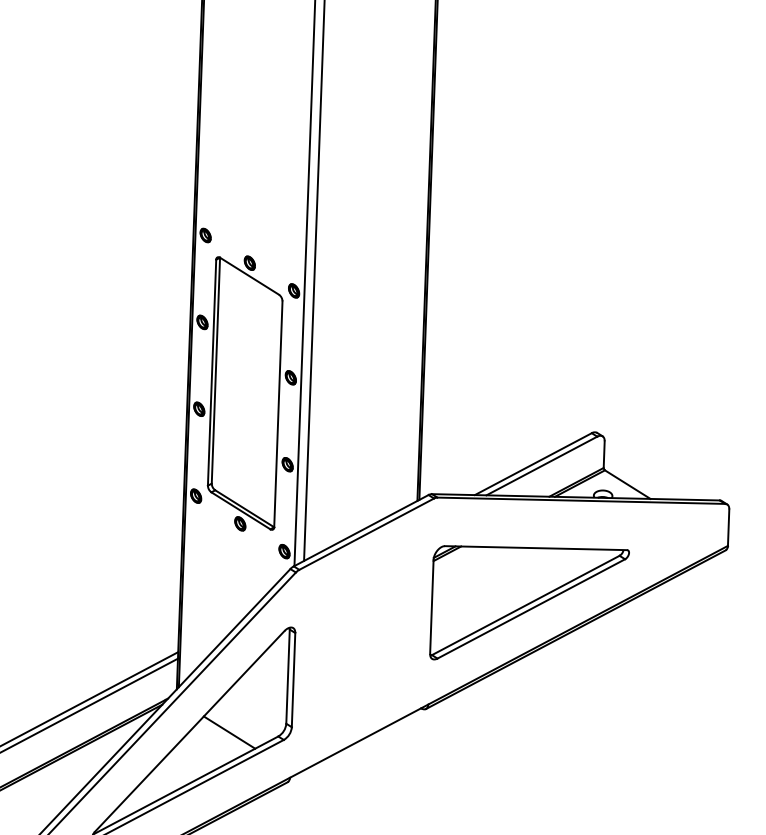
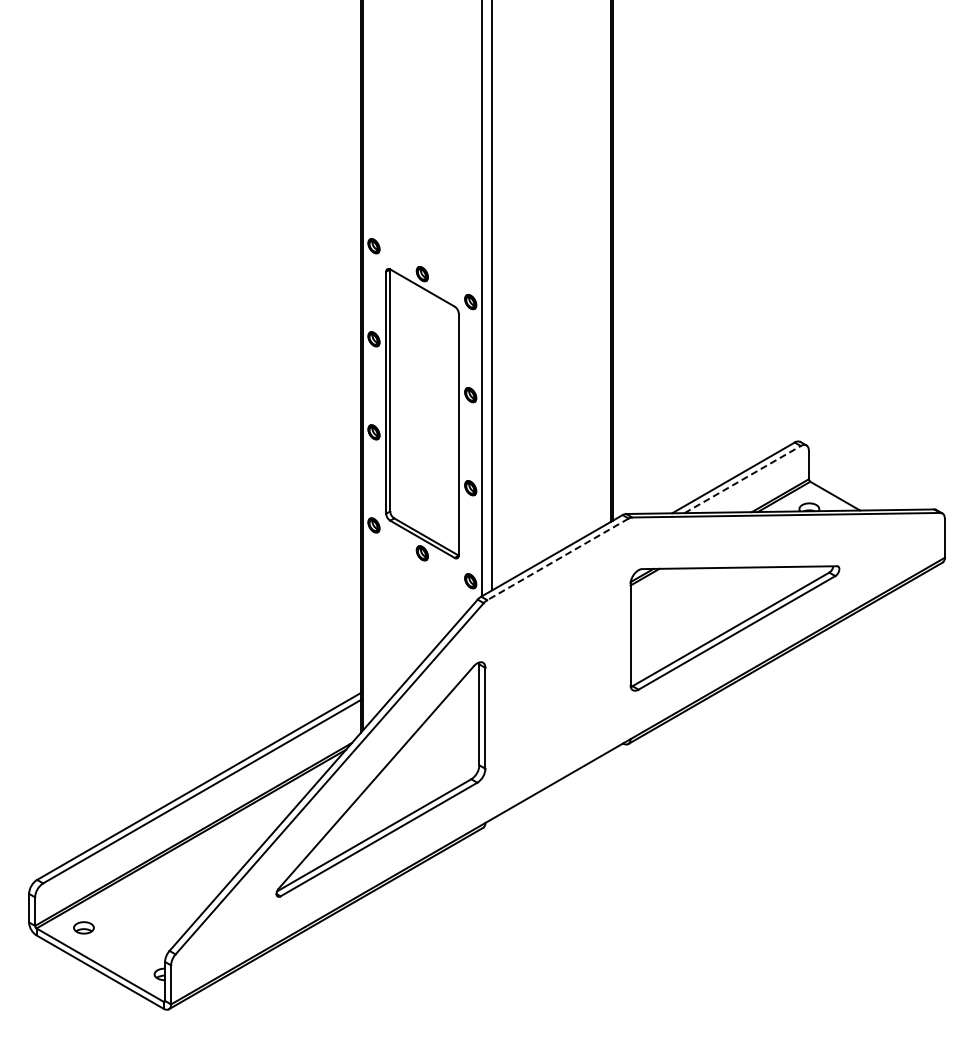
line: (542, 465) -> (743, 479), solid -> dashed
line: (366, 534) -> (557, 559), solid -> dashed
line: (229, 732) -> (418, 776), removed

